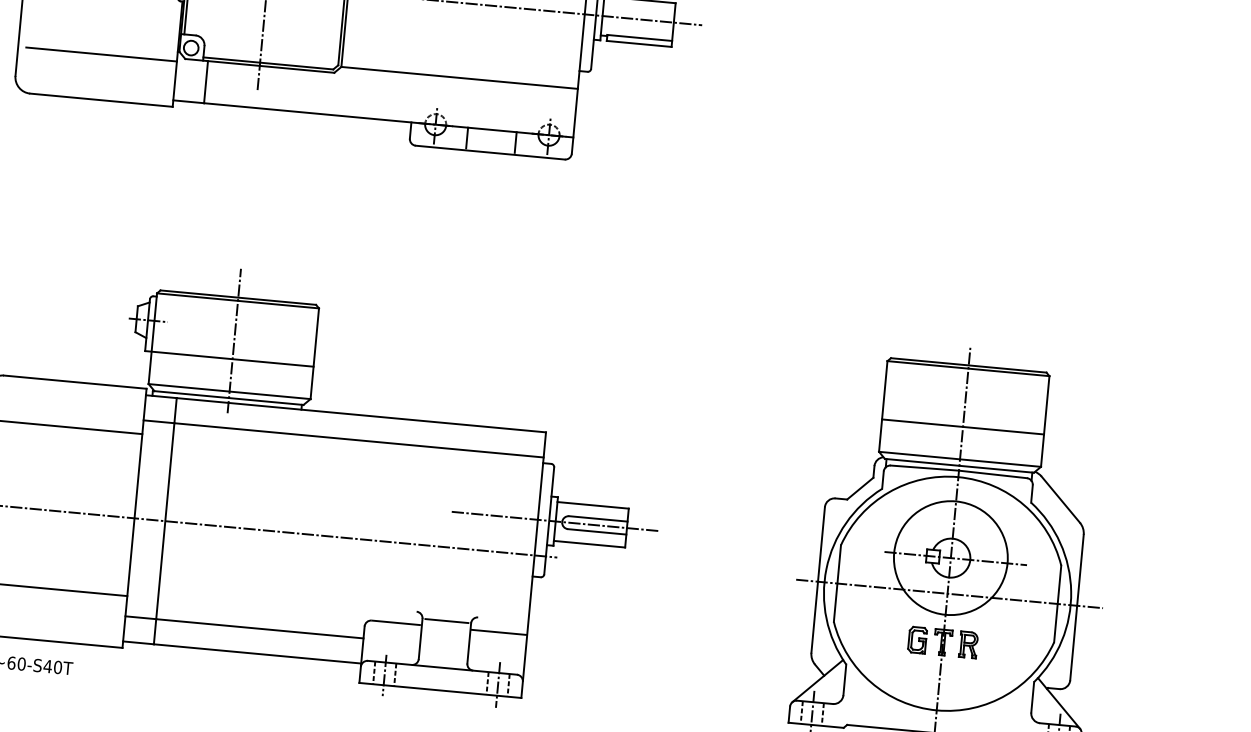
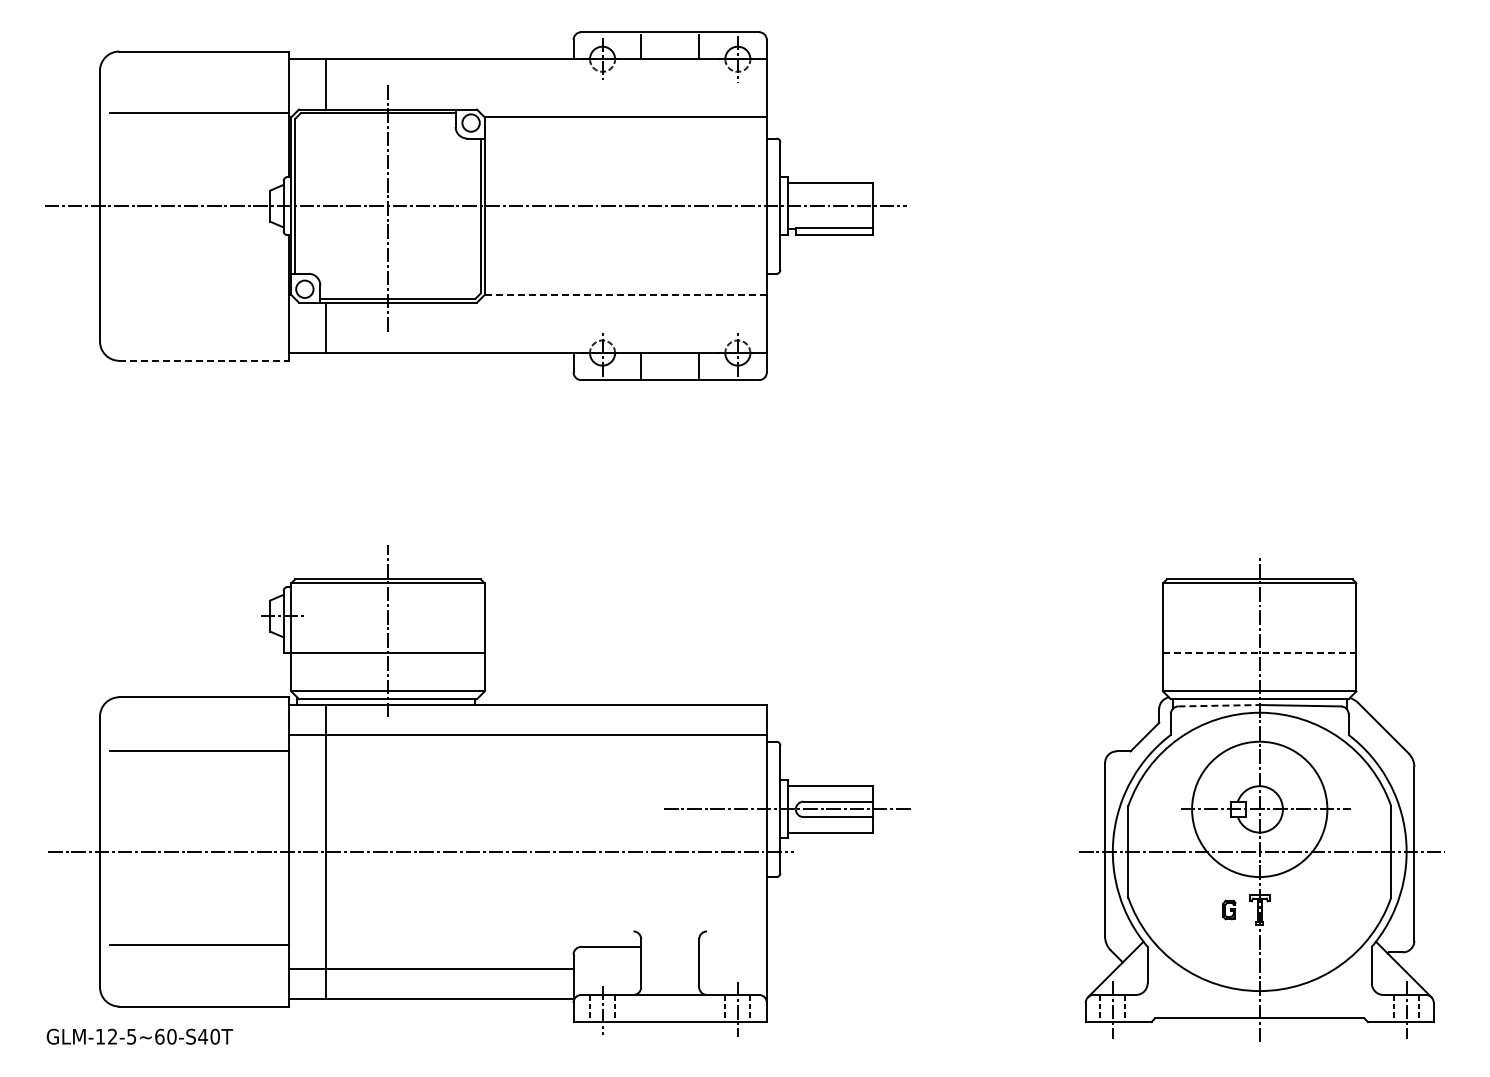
line: (101, 54) -> (199, 306), removed
line: (460, 78) -> (626, 295), solid -> dashed
line: (101, 99) -> (204, 360), solid -> dashed
line: (962, 426) -> (1259, 652), solid -> dashed
line: (925, 467) -> (1219, 705), solid -> dashed
line: (446, 621) -> (669, 939), removed
line: (498, 632) -> (732, 946), removed
part: (917, 639) -> (1229, 909), size x0.6
part: (968, 644) -> (1290, 909), removed

